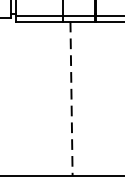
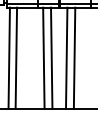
line: (17, 97) -> (8, 57), added
line: (29, 97) -> (16, 57), added
line: (83, 97) -> (51, 57), added
line: (106, 97) -> (66, 57), added
line: (118, 97) -> (74, 57), added
line: (70, 99) -> (43, 58), dashed -> solid

